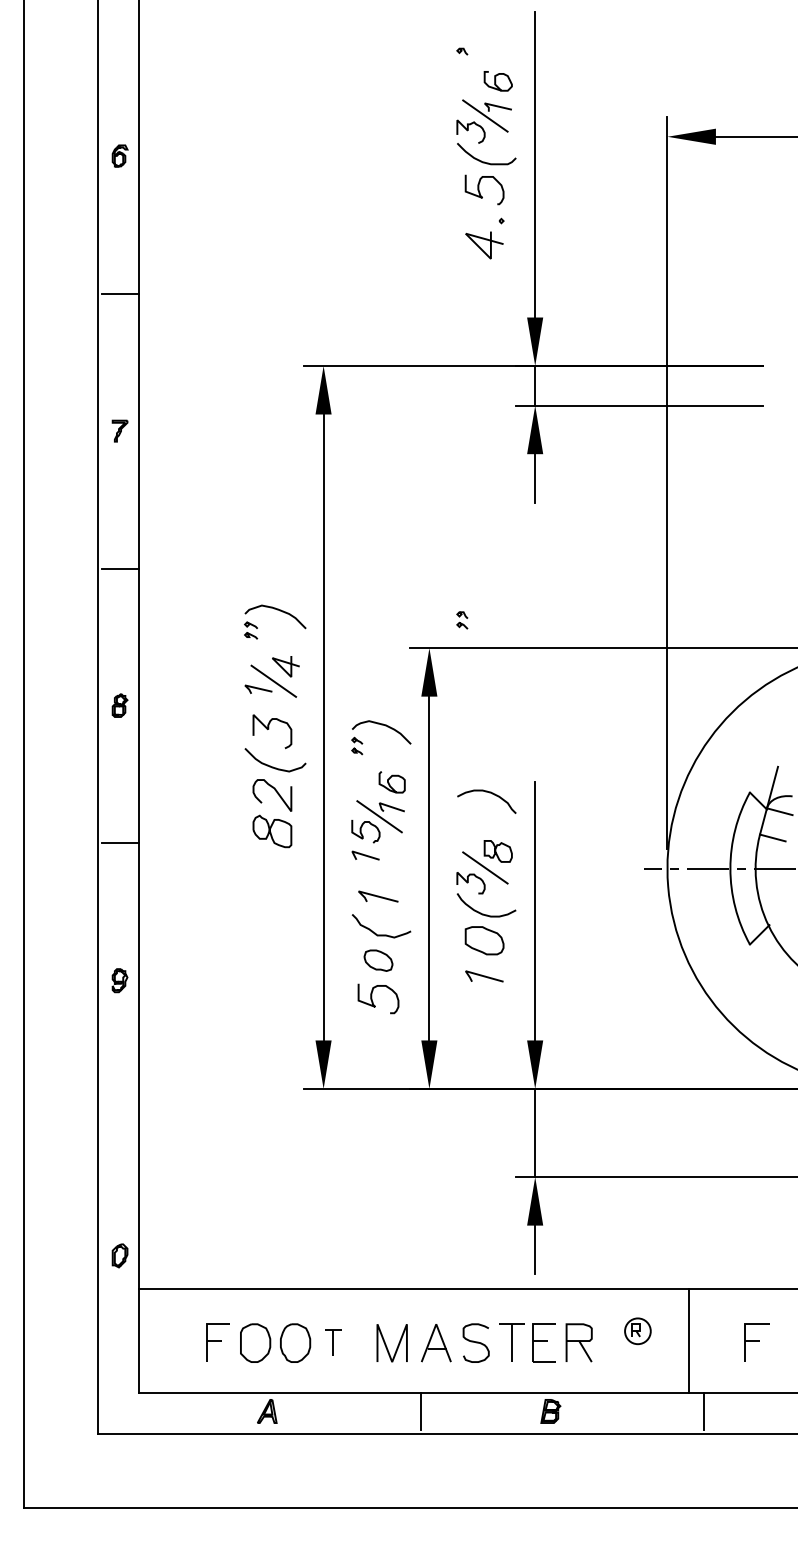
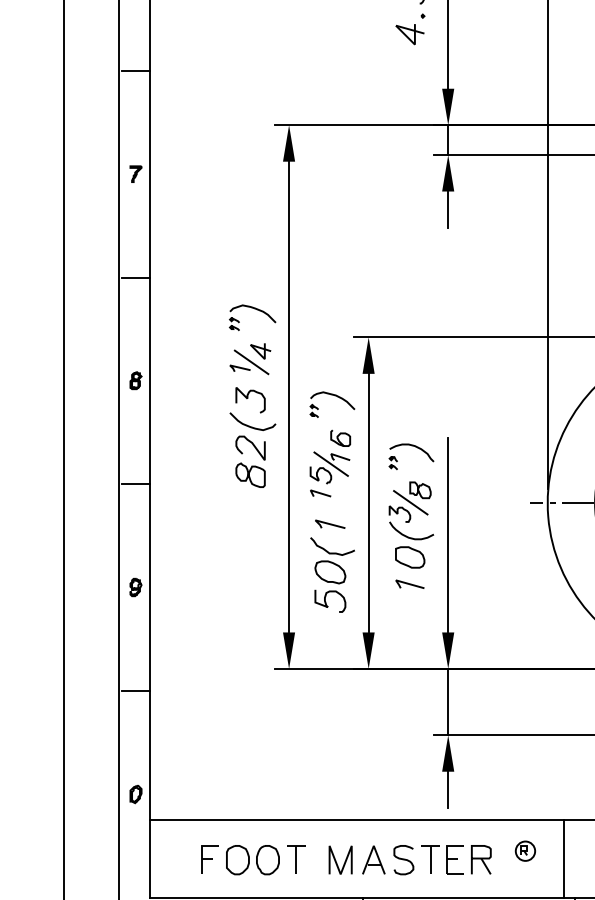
part: (462, 620) -> (393, 463), moved
part: (378, 960) -> (330, 572), size x1.43
line: (119, 1118) -> (135, 691), added
part: (333, 1342) -> (296, 859), size x1.43

